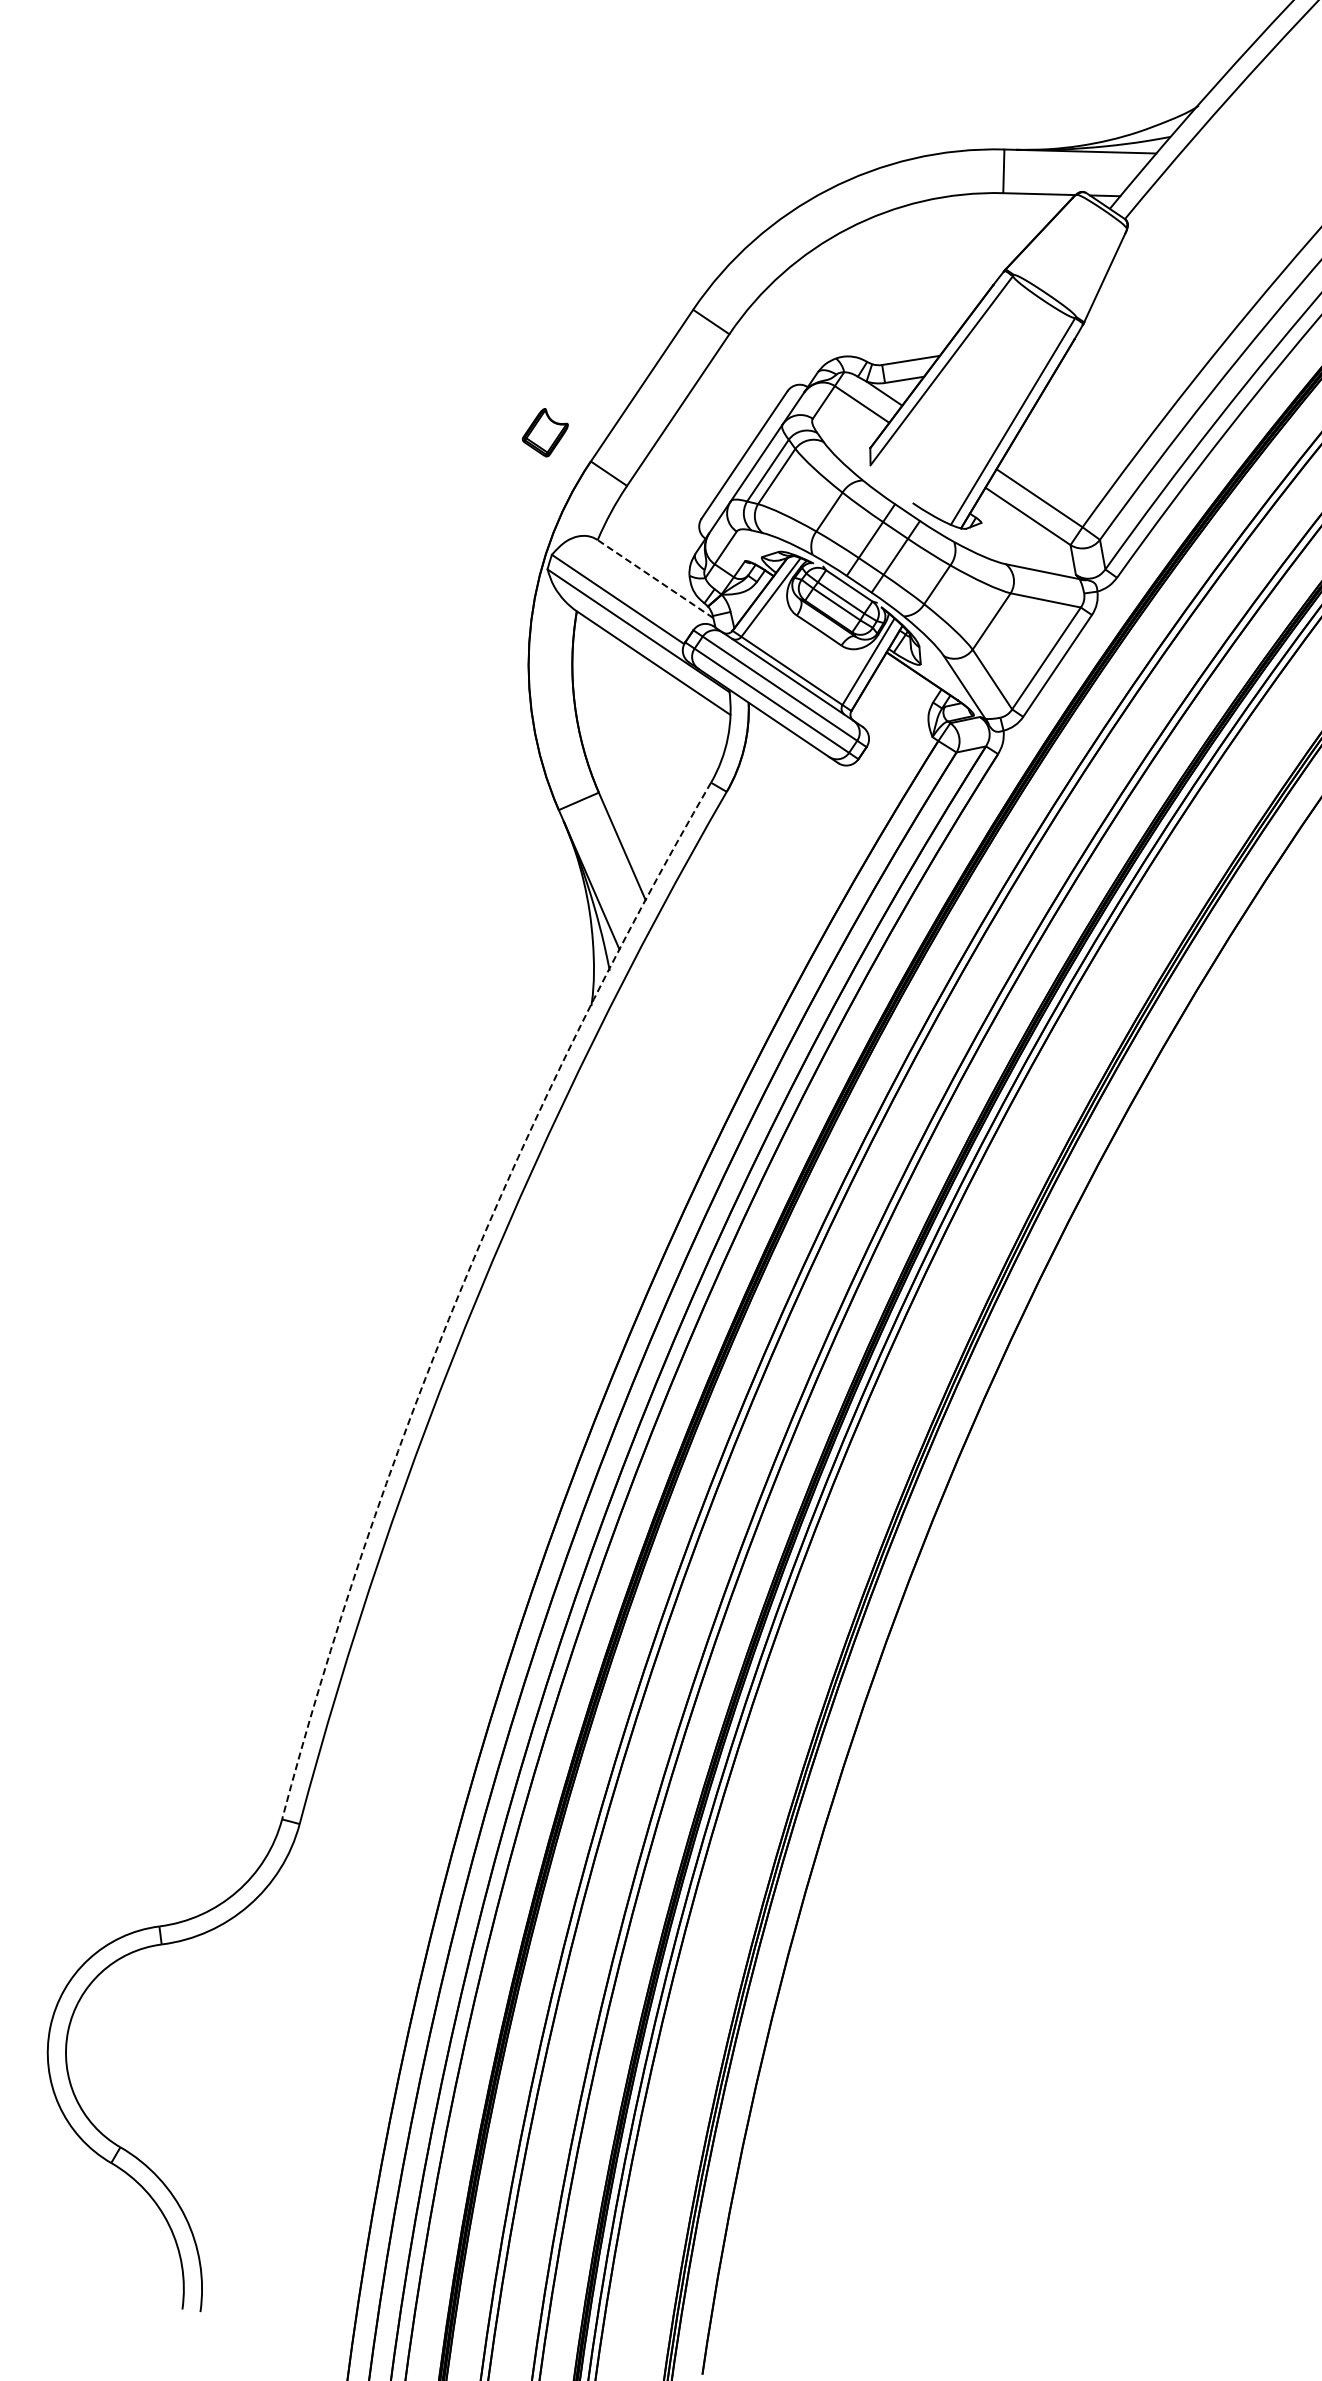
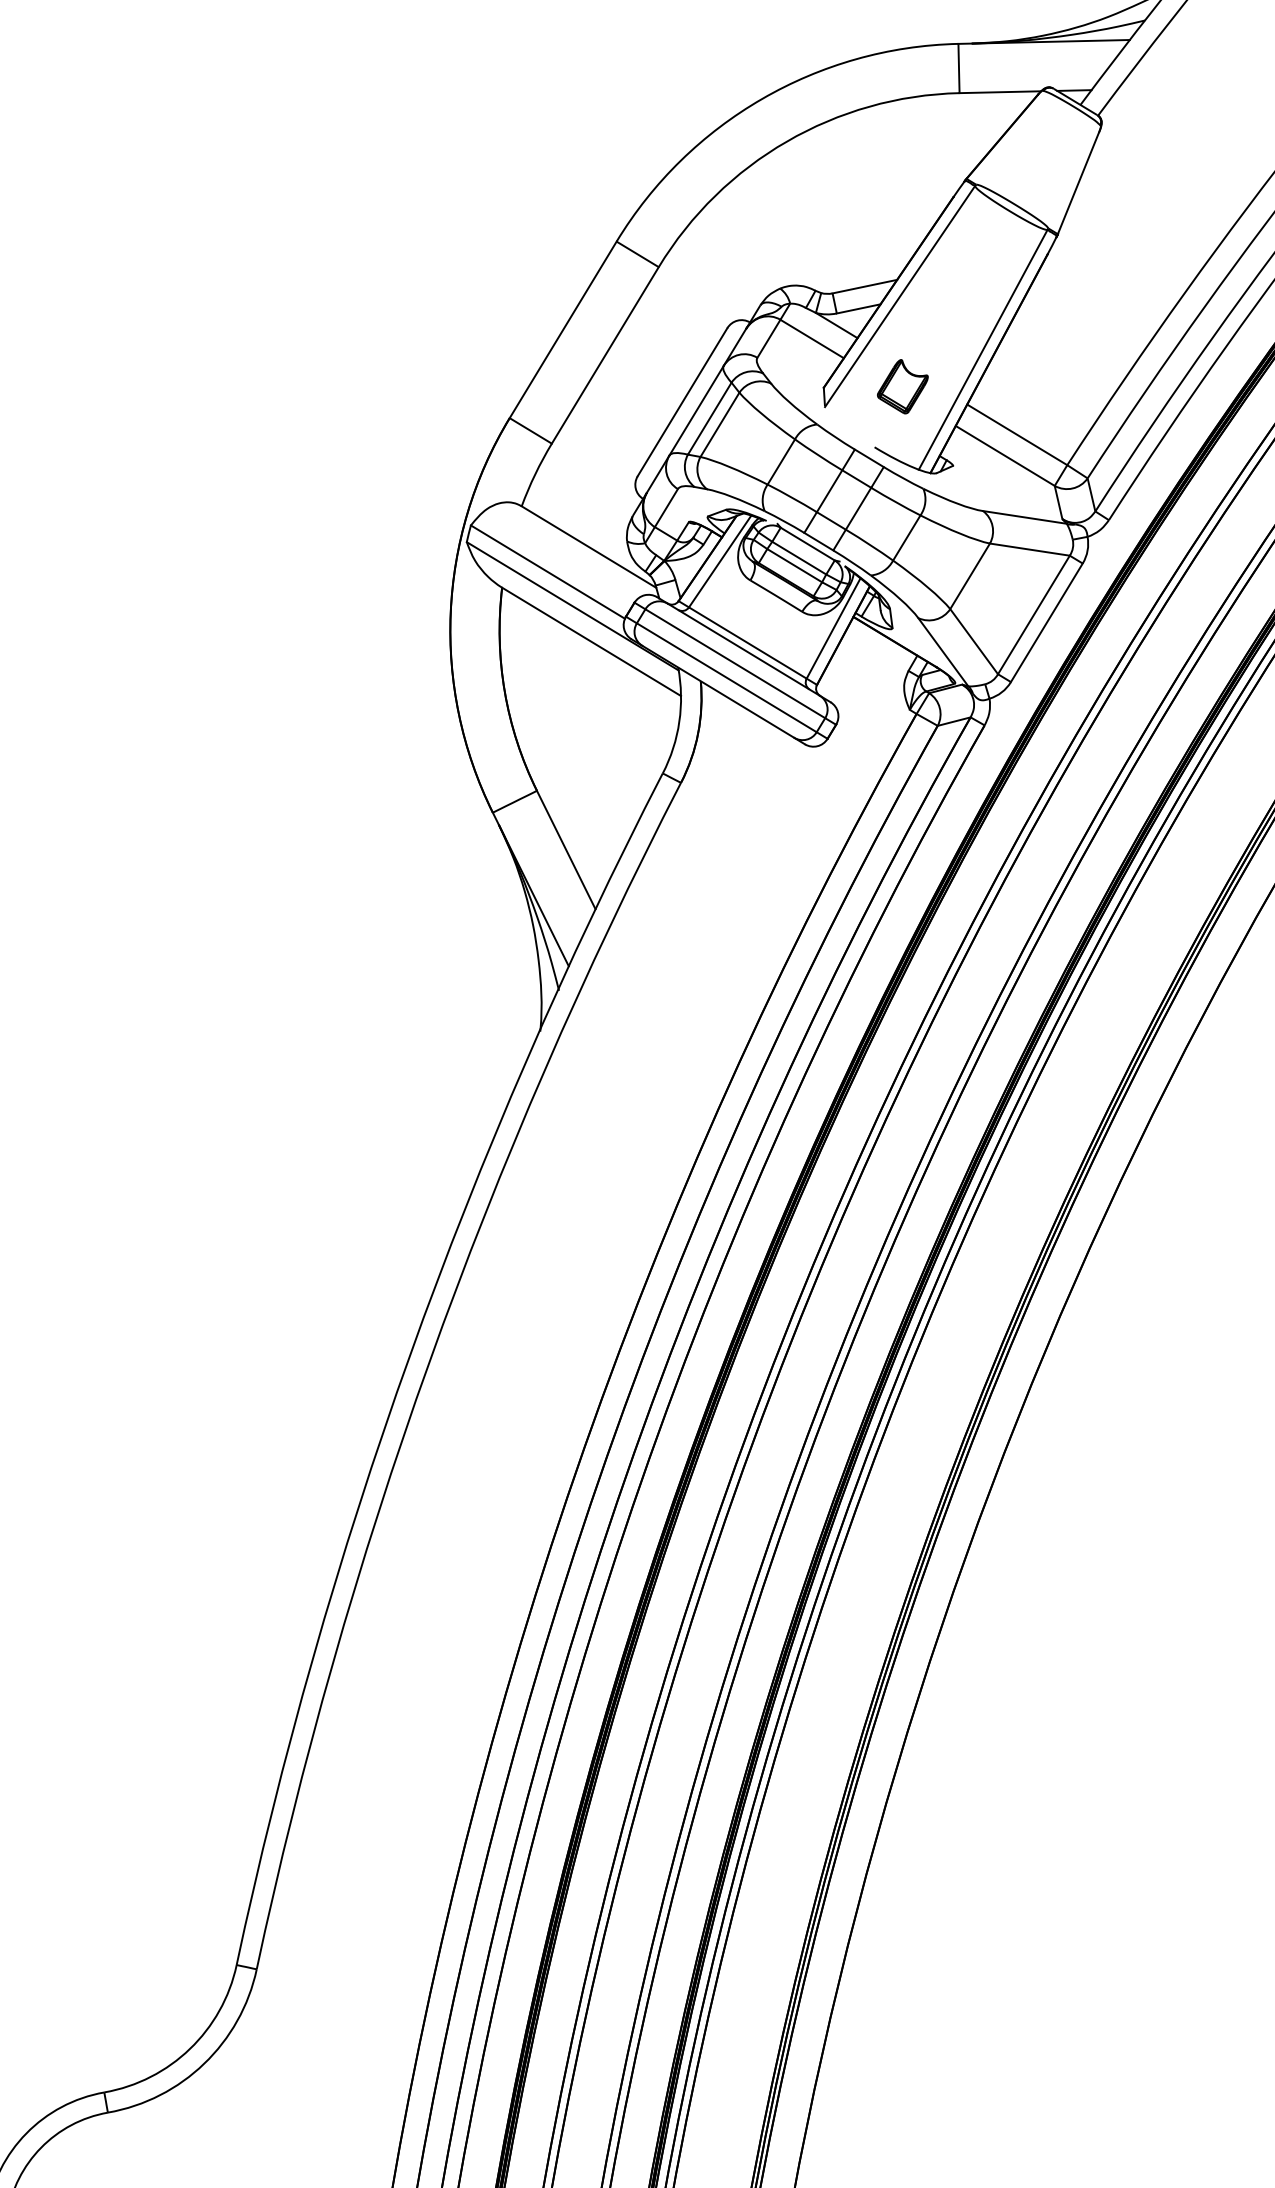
part: (545, 432) -> (903, 386), moved
line: (655, 579) -> (589, 547), dashed -> solid
arc: (462, 1286) -> (410, 1354), dashed -> solid

